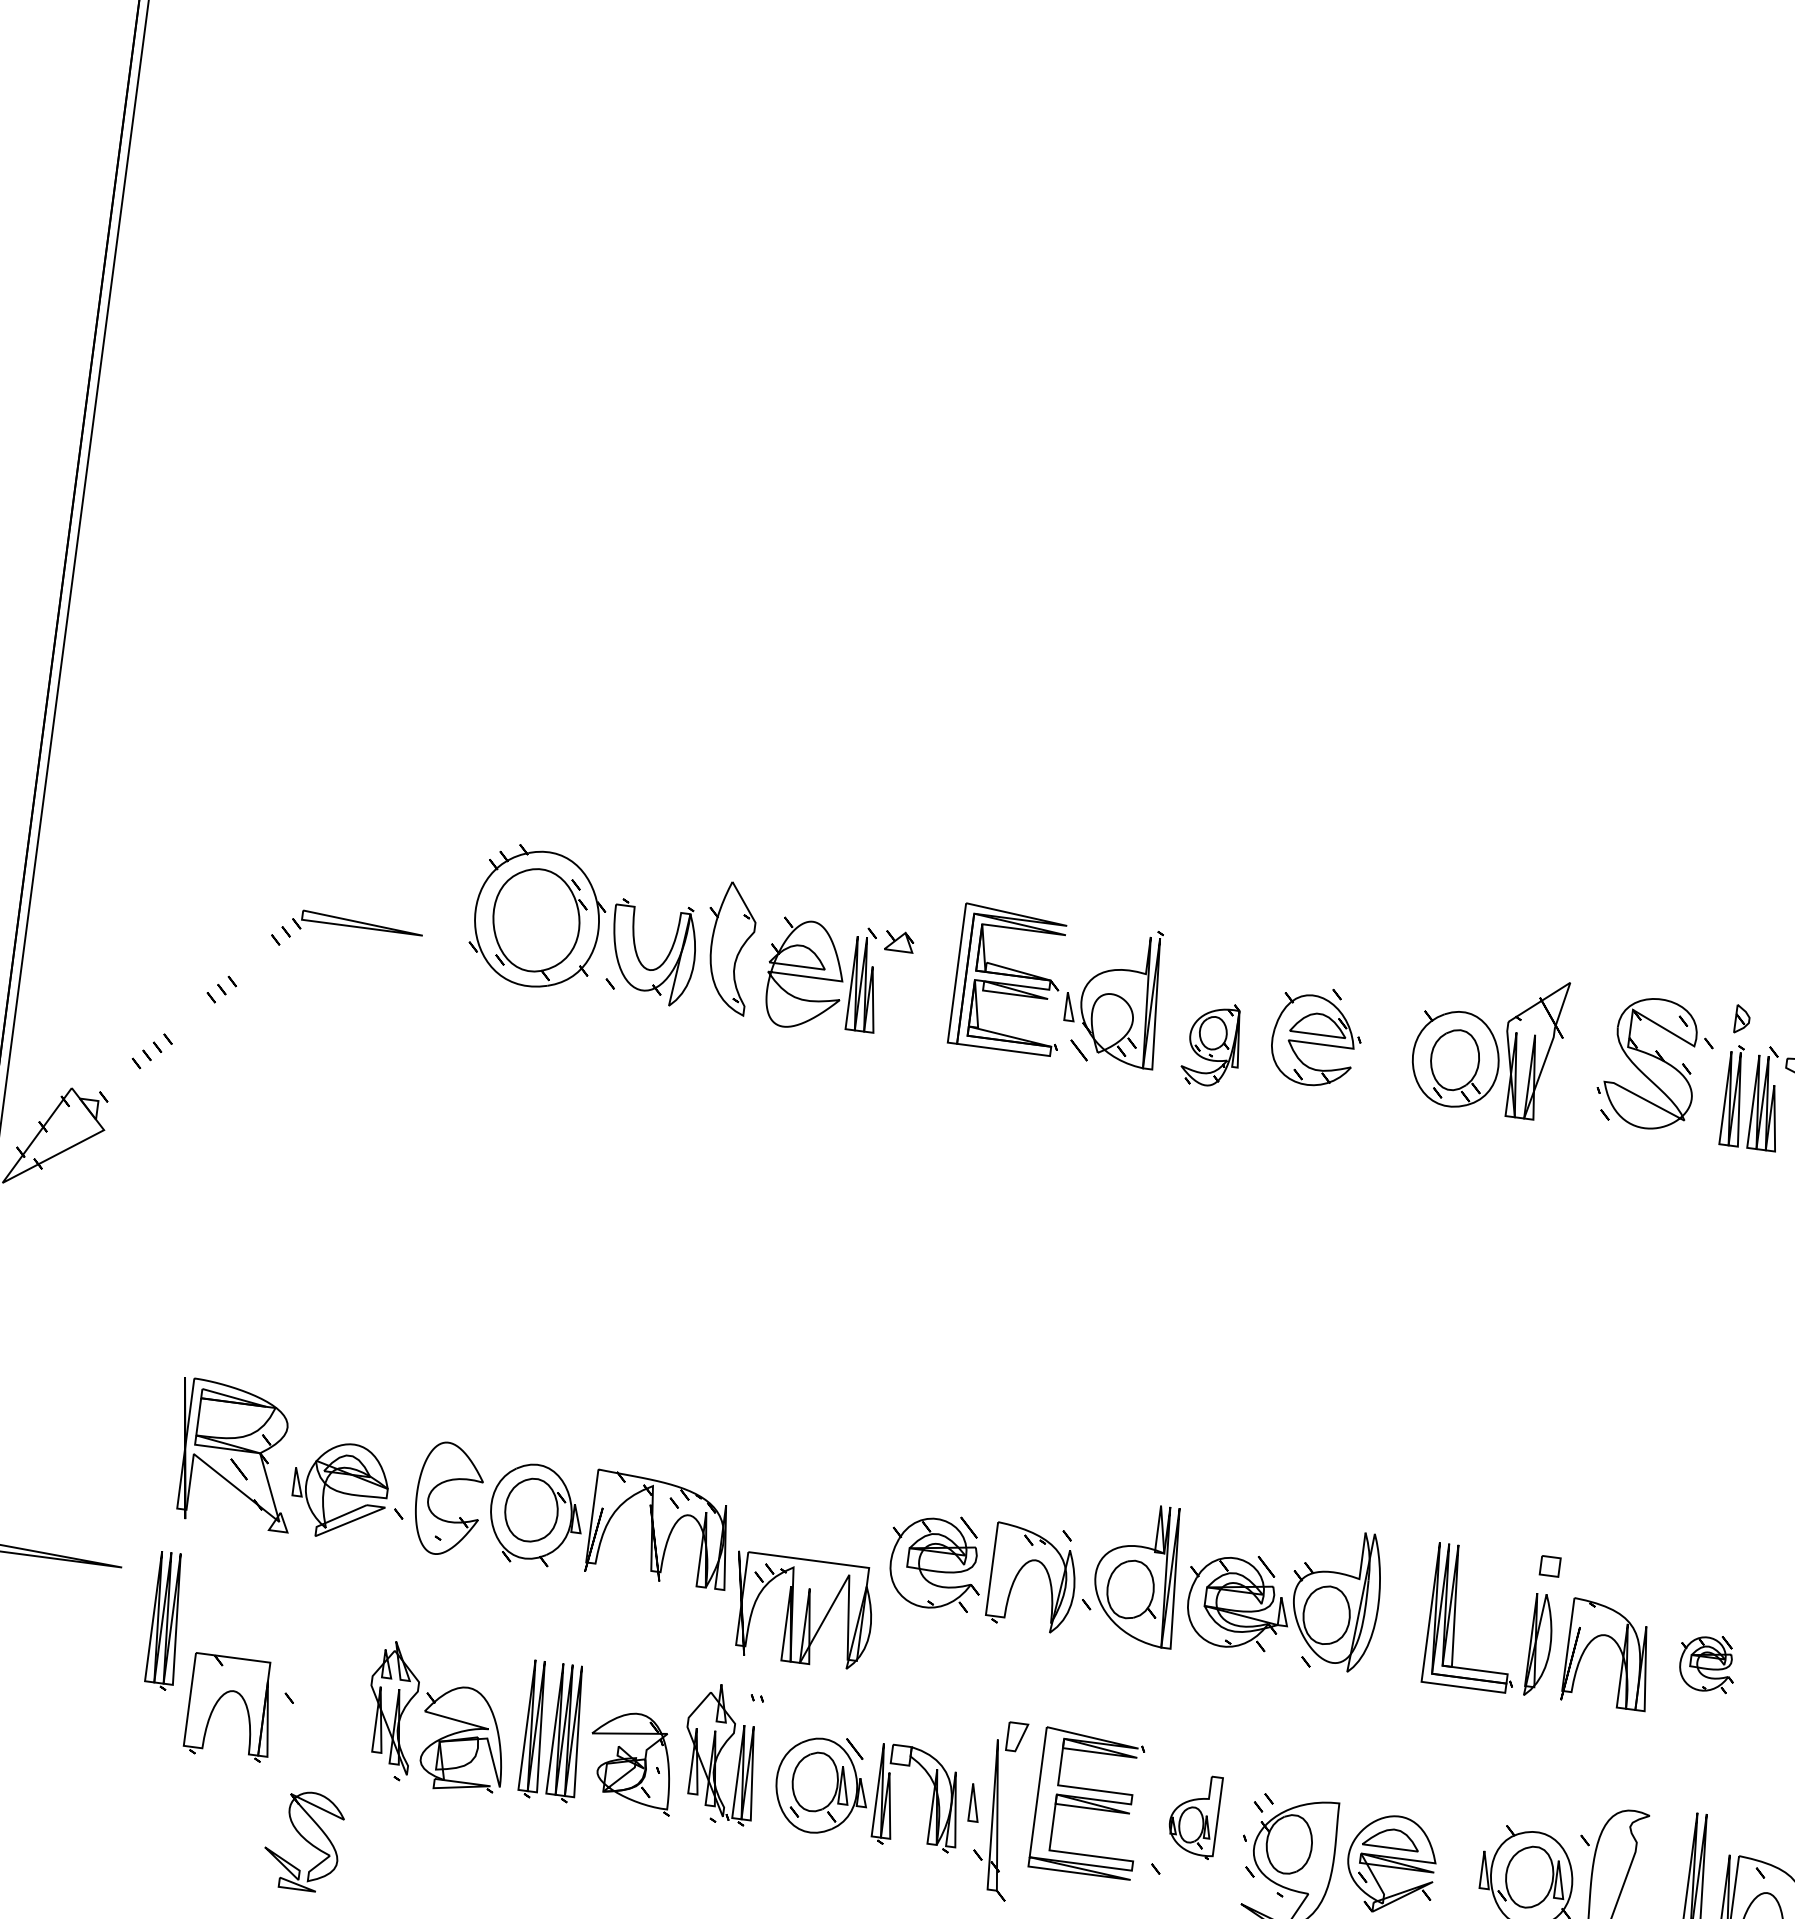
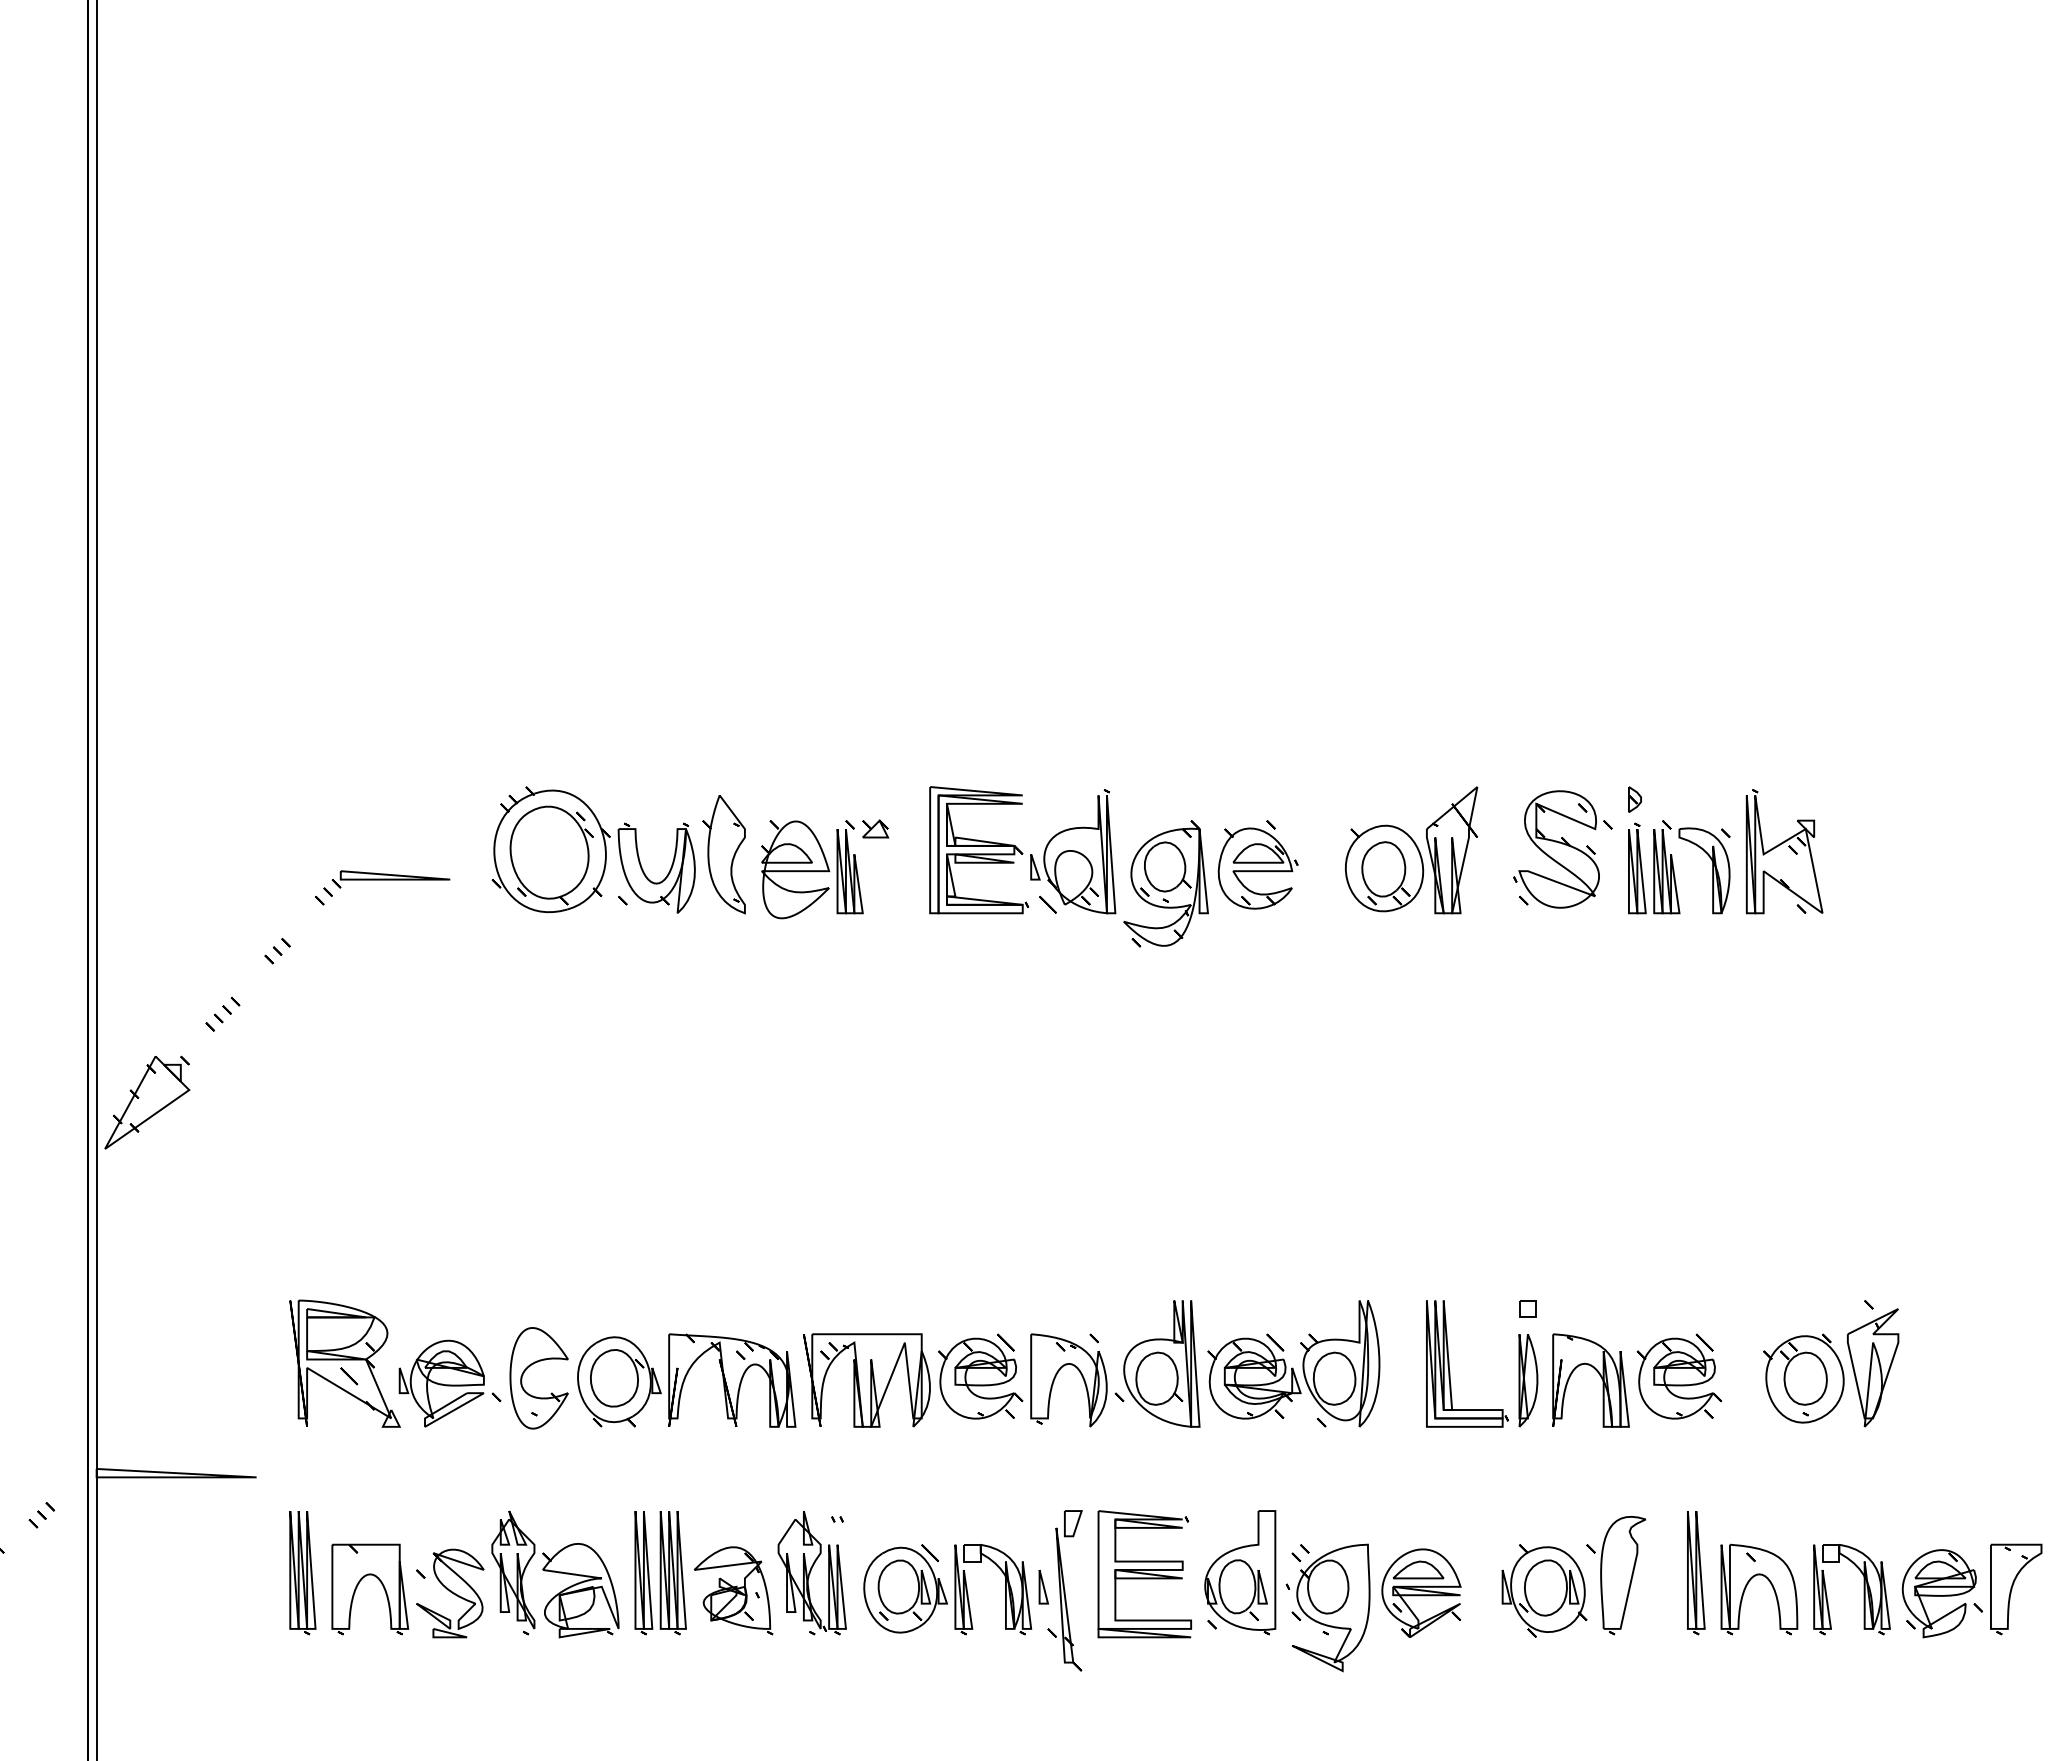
part: (1211, 1043) -> (1165, 883), size x1.67
part: (801, 1611) -> (866, 1380), moved
part: (166, 1621) -> (302, 1573), moved
part: (1706, 1662) -> (1678, 1376), size x1.67
part: (1194, 1815) -> (1240, 1572), size x1.67
part: (303, 1840) -> (450, 1593), moved

